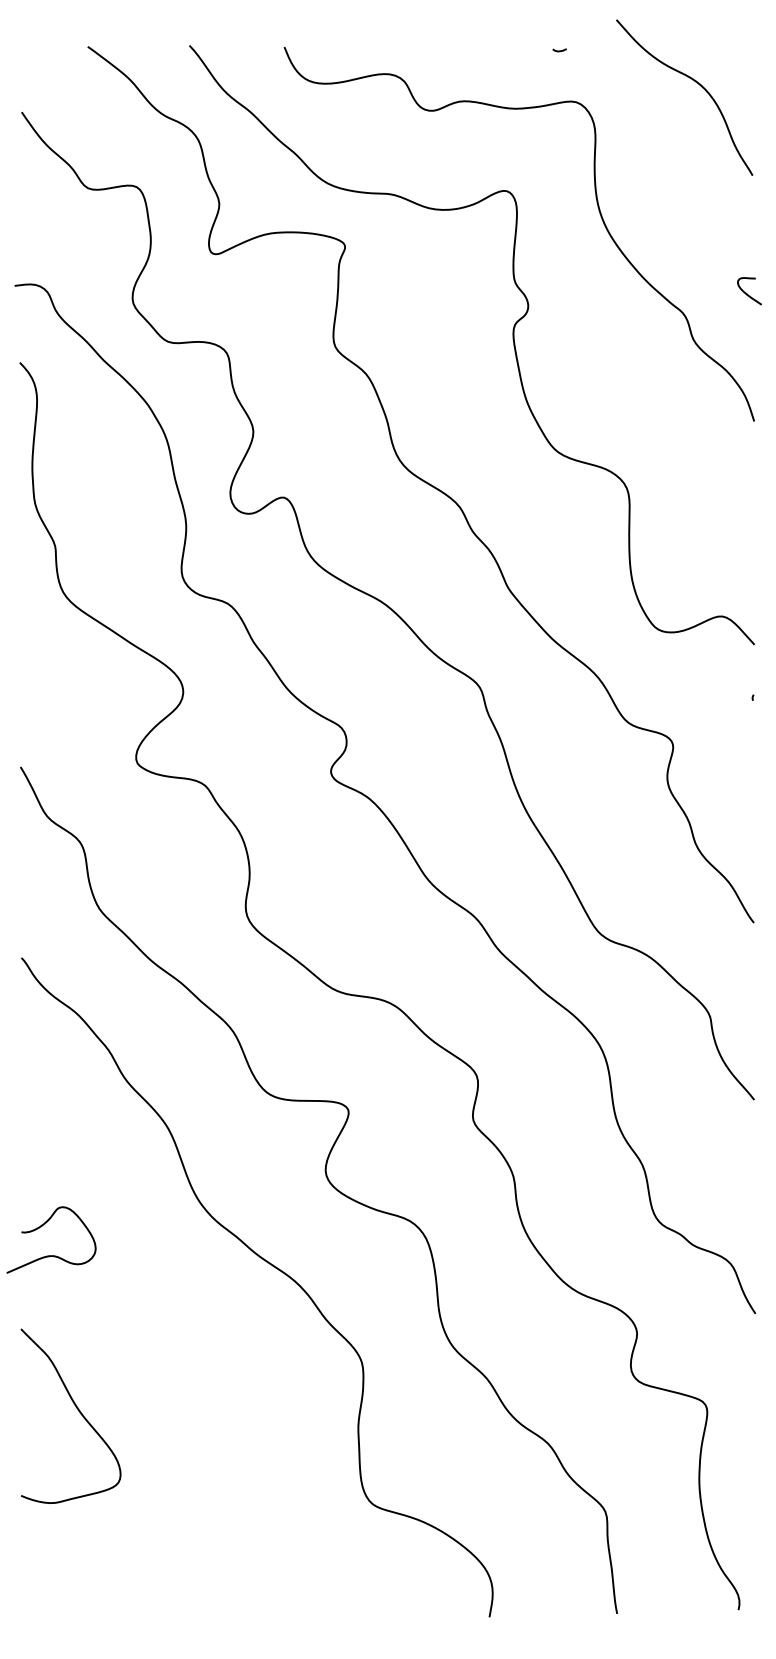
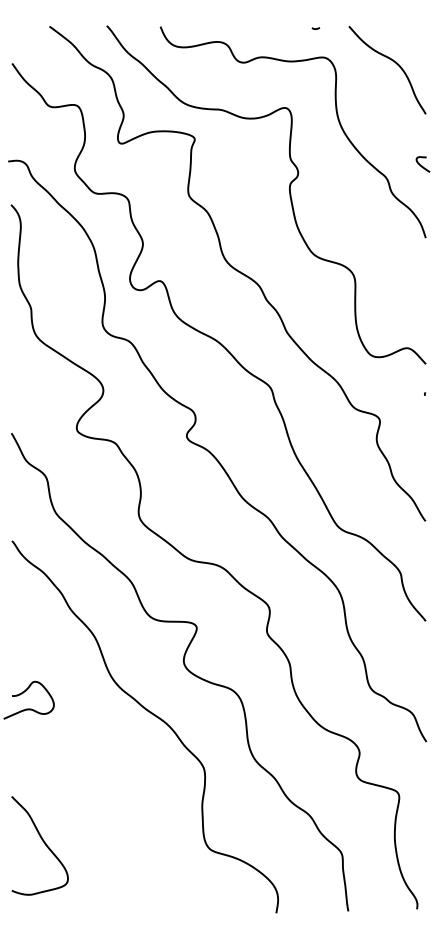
curve: (693, 82) -> (392, 61), moved
curve: (75, 1408) -> (42, 841), moved

